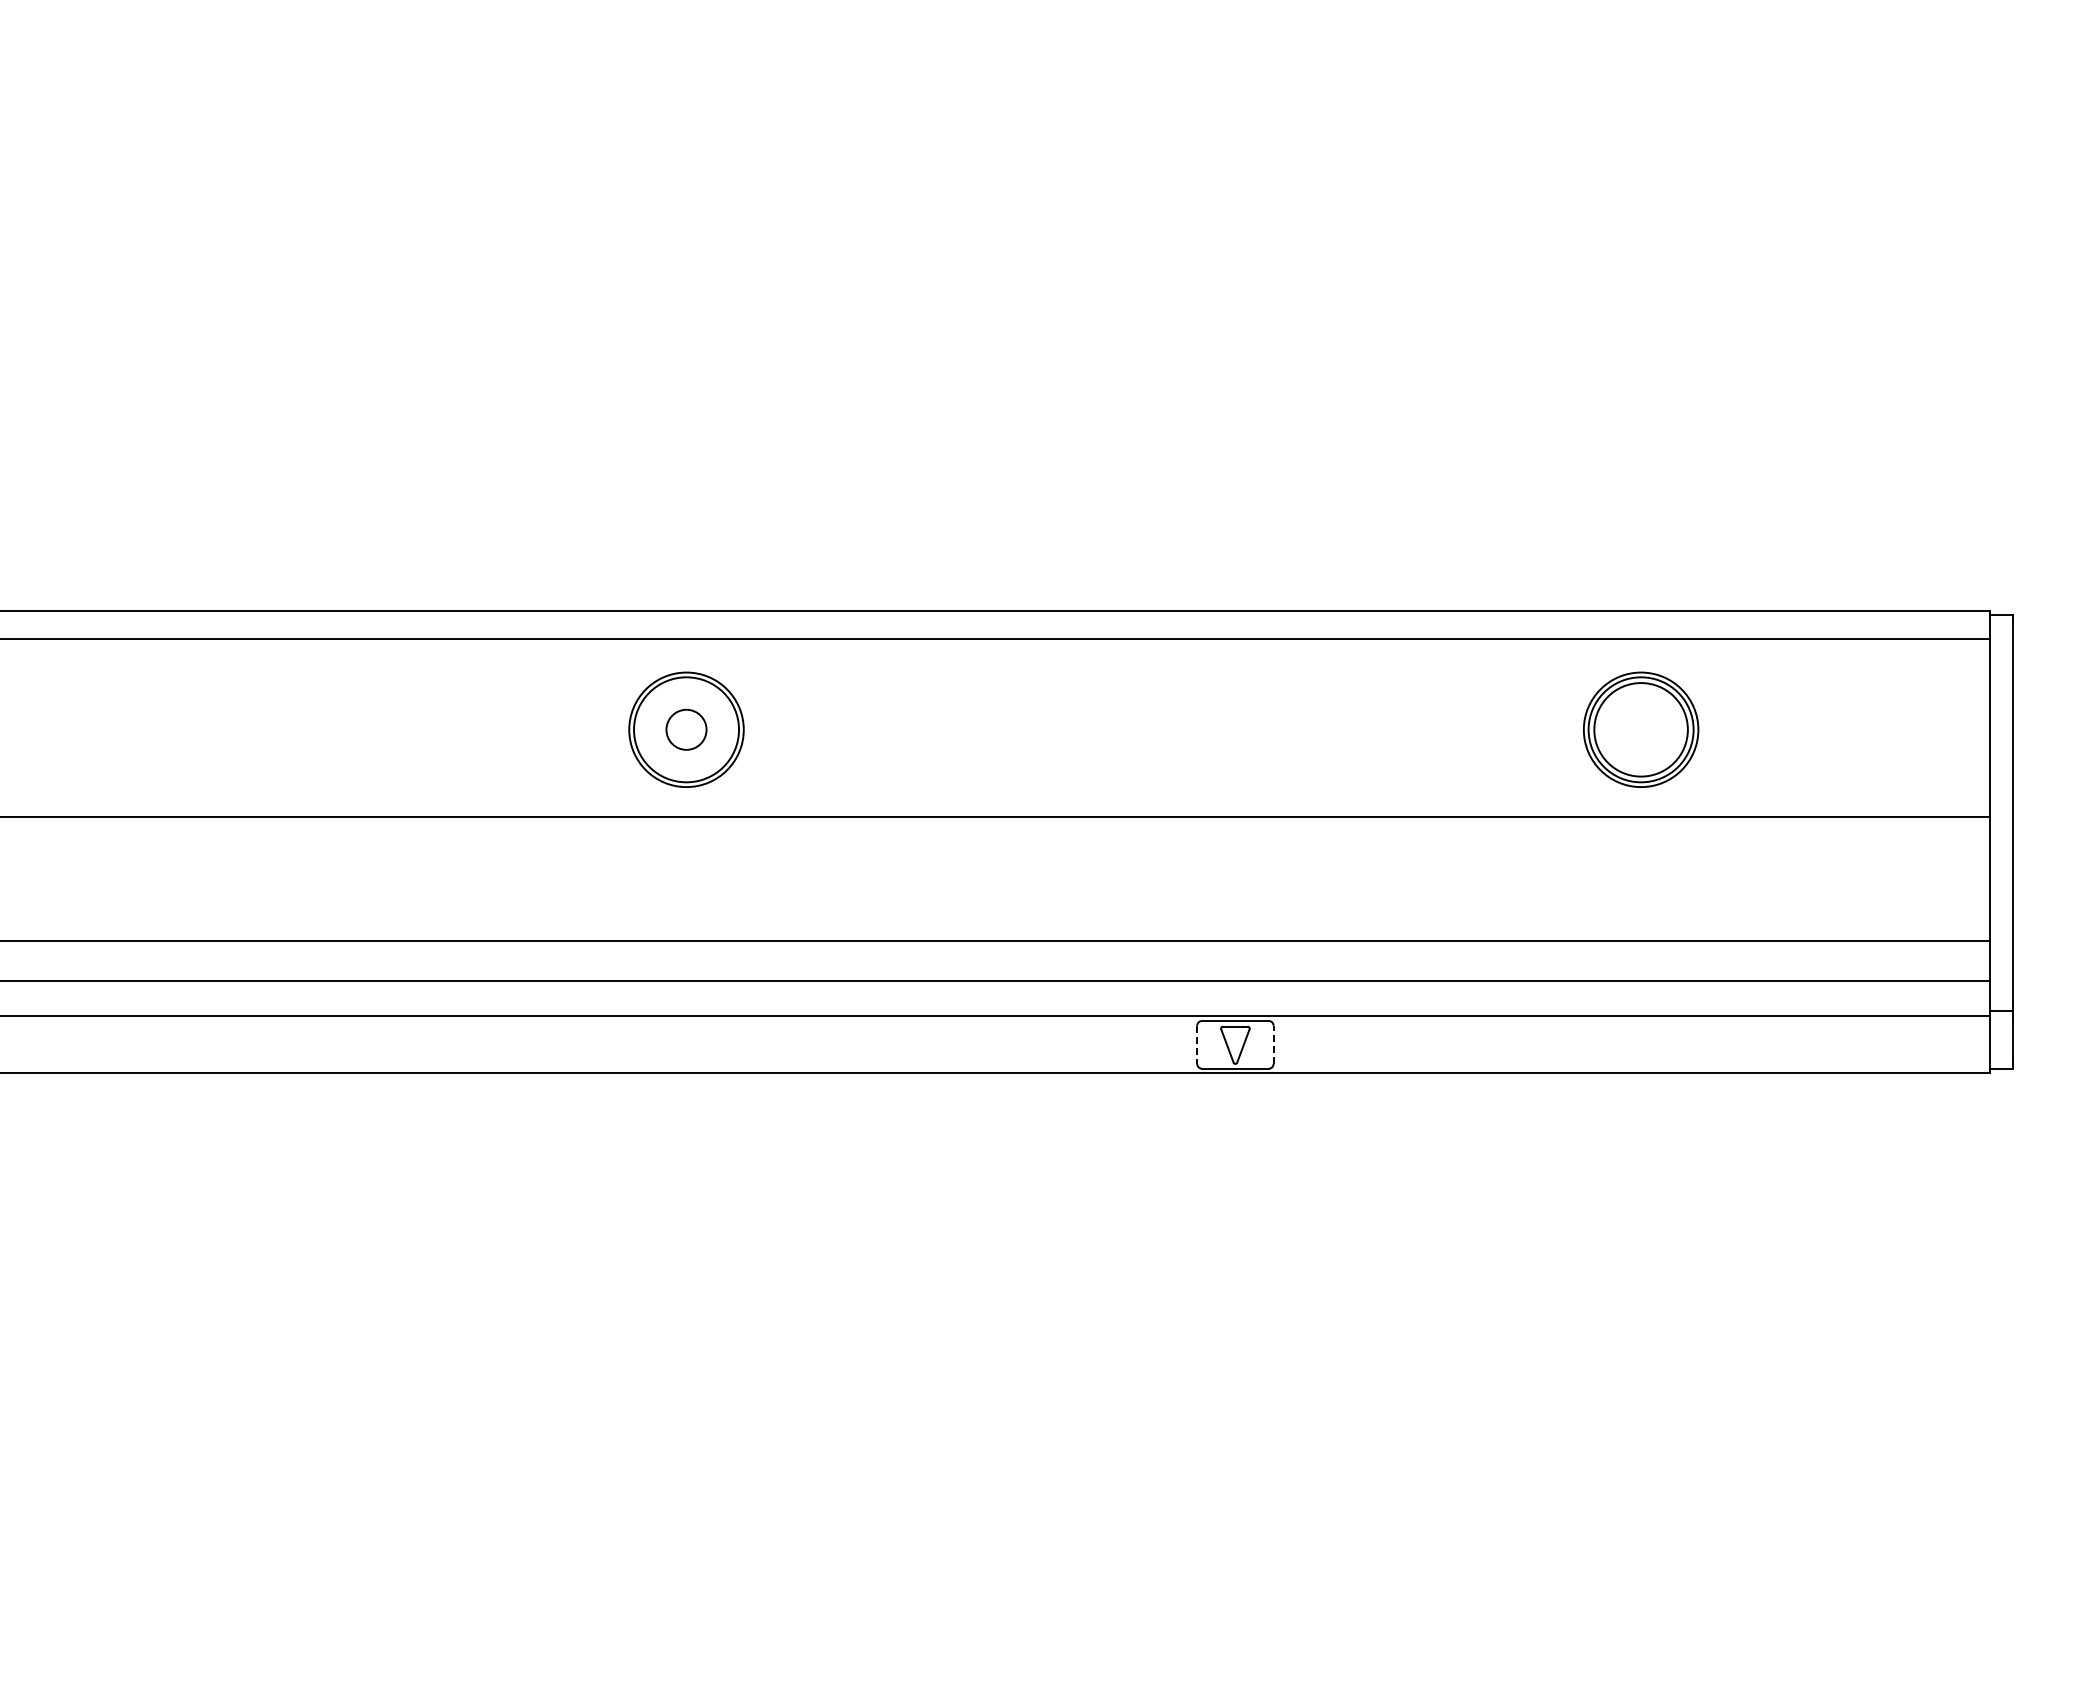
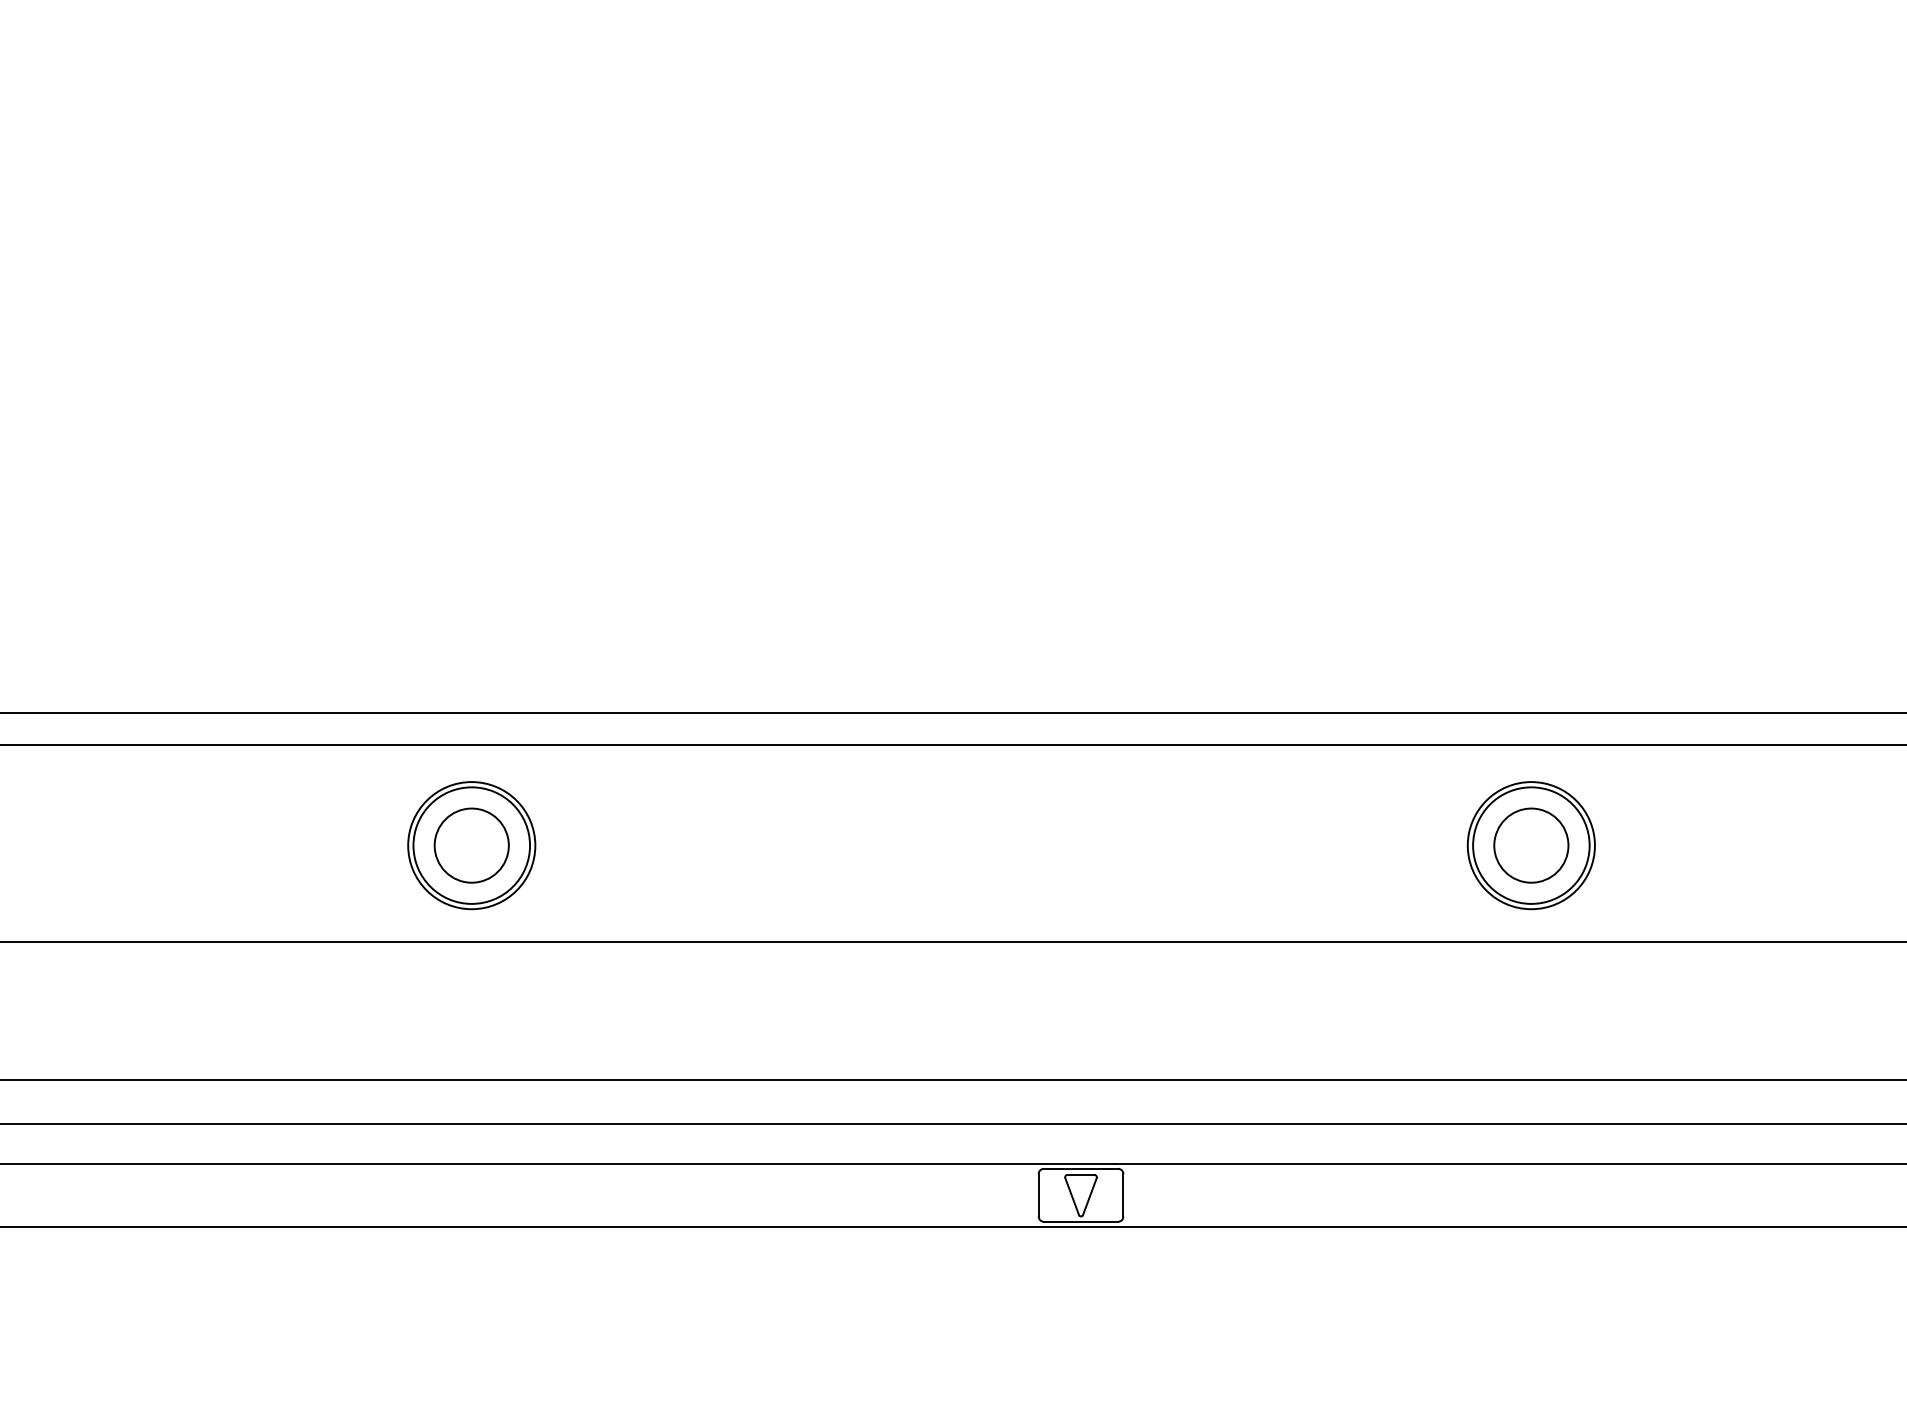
circle: (686, 729) -> (471, 845), size x1.67
circle: (1640, 729) -> (1530, 845), size x0.71
line: (1273, 1044) -> (1123, 1194), dashed -> solid
line: (1197, 1045) -> (1038, 1196), dashed -> solid

